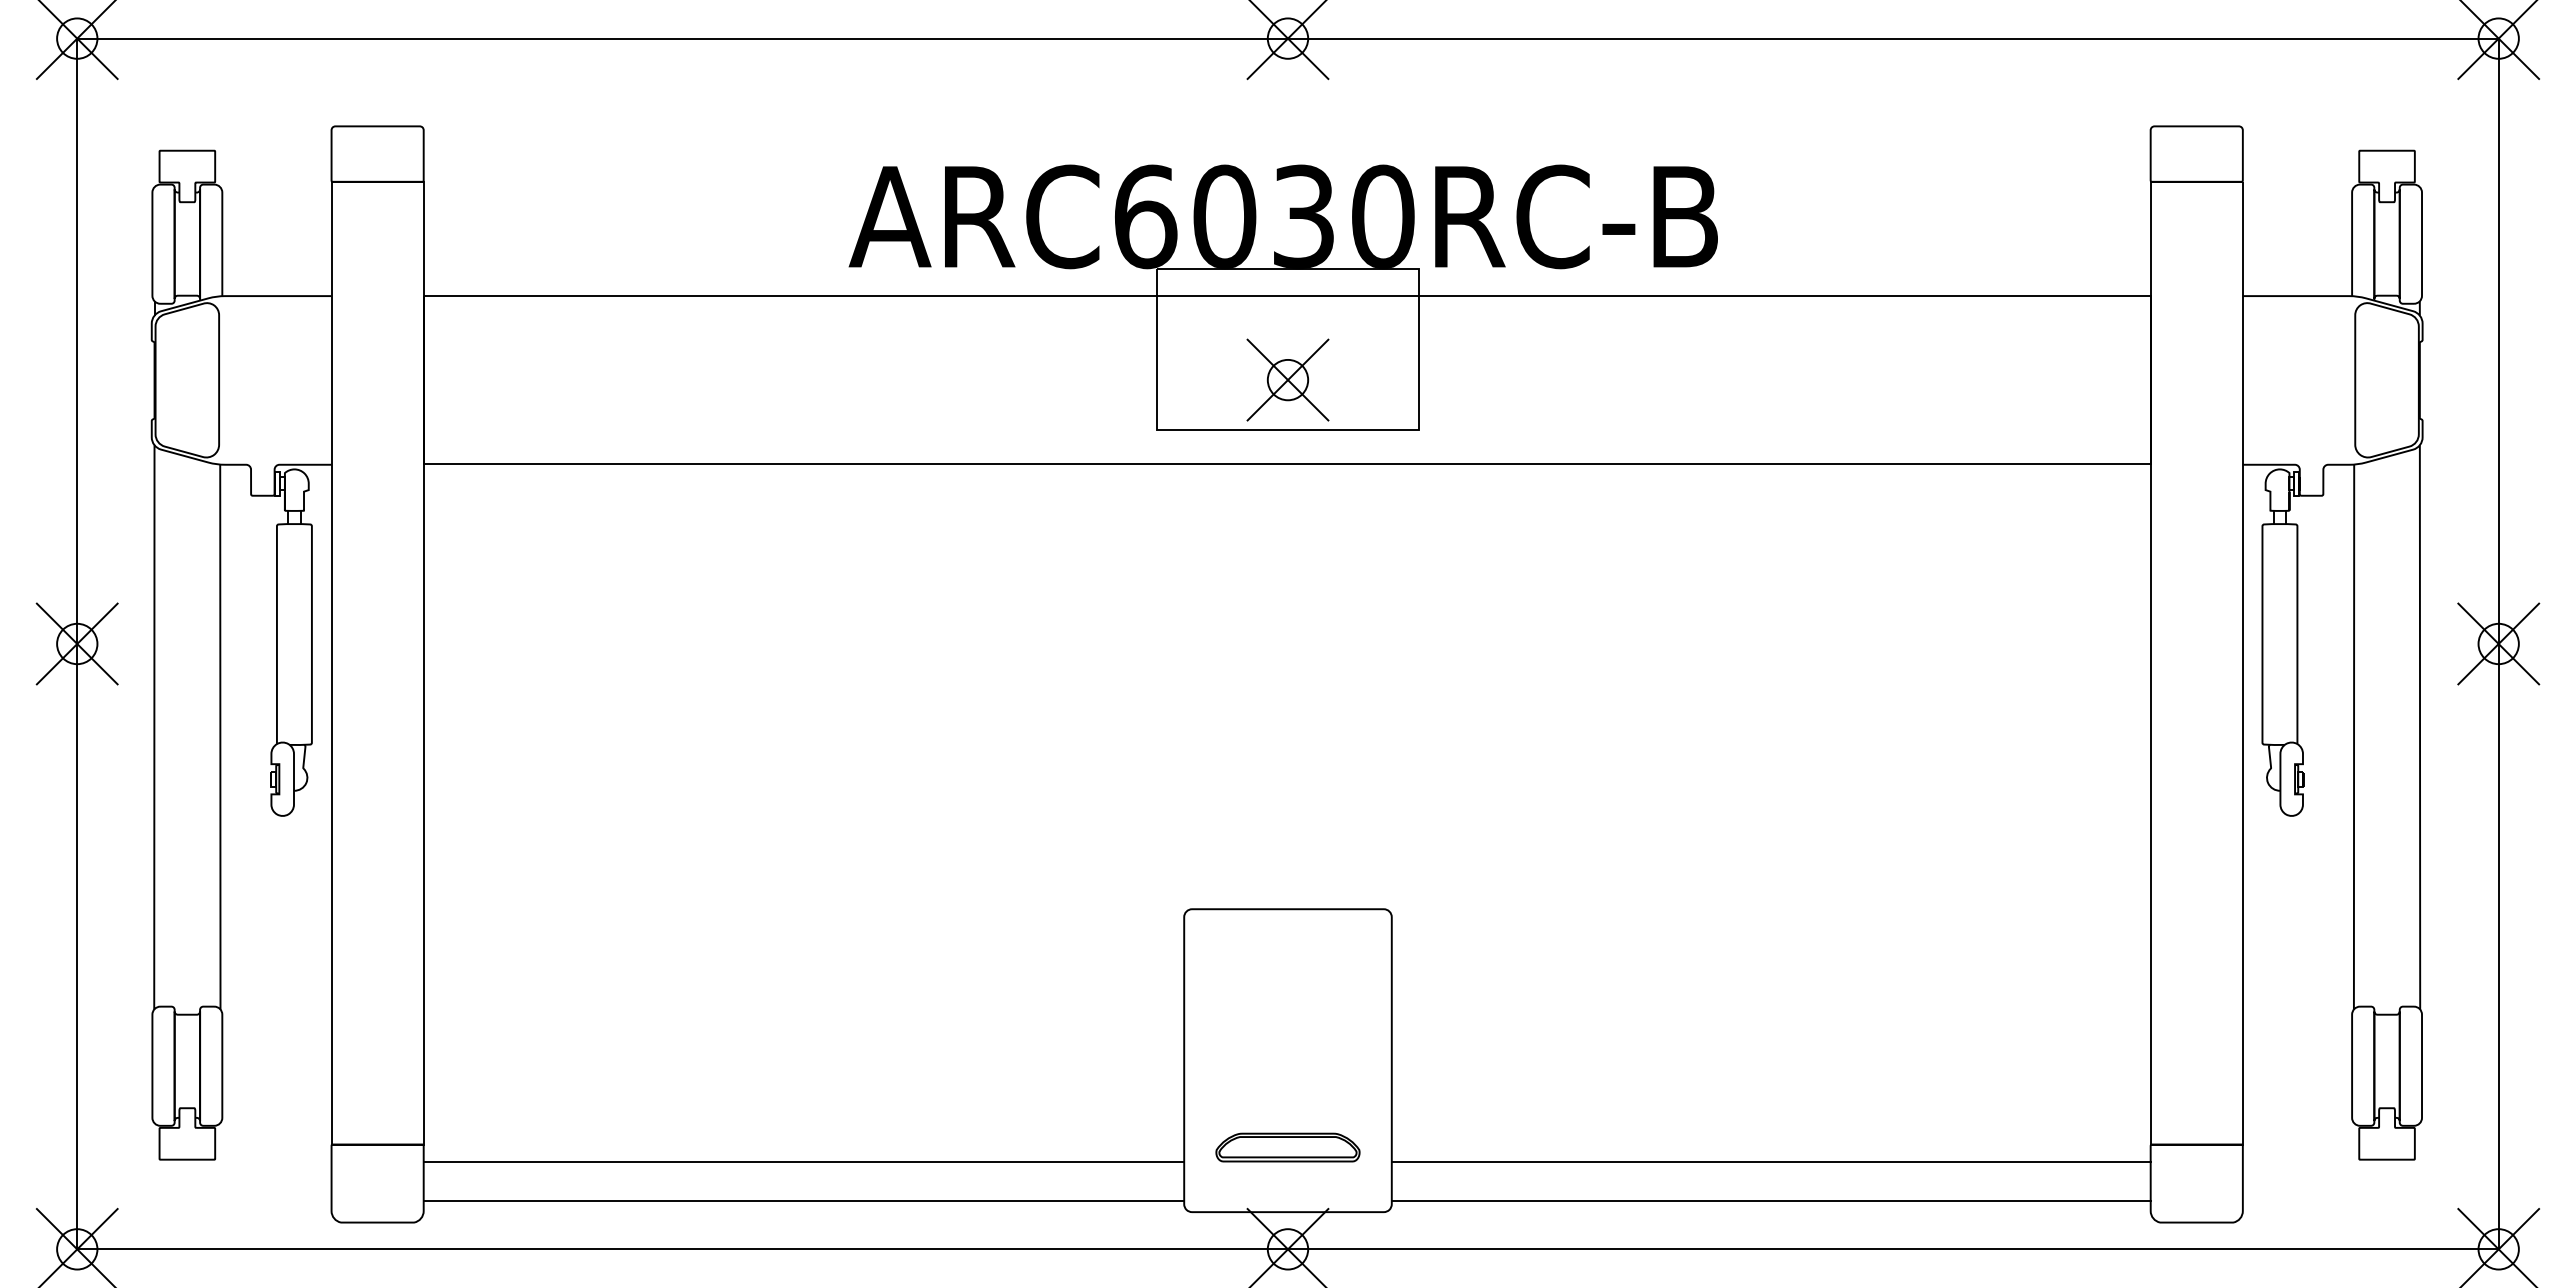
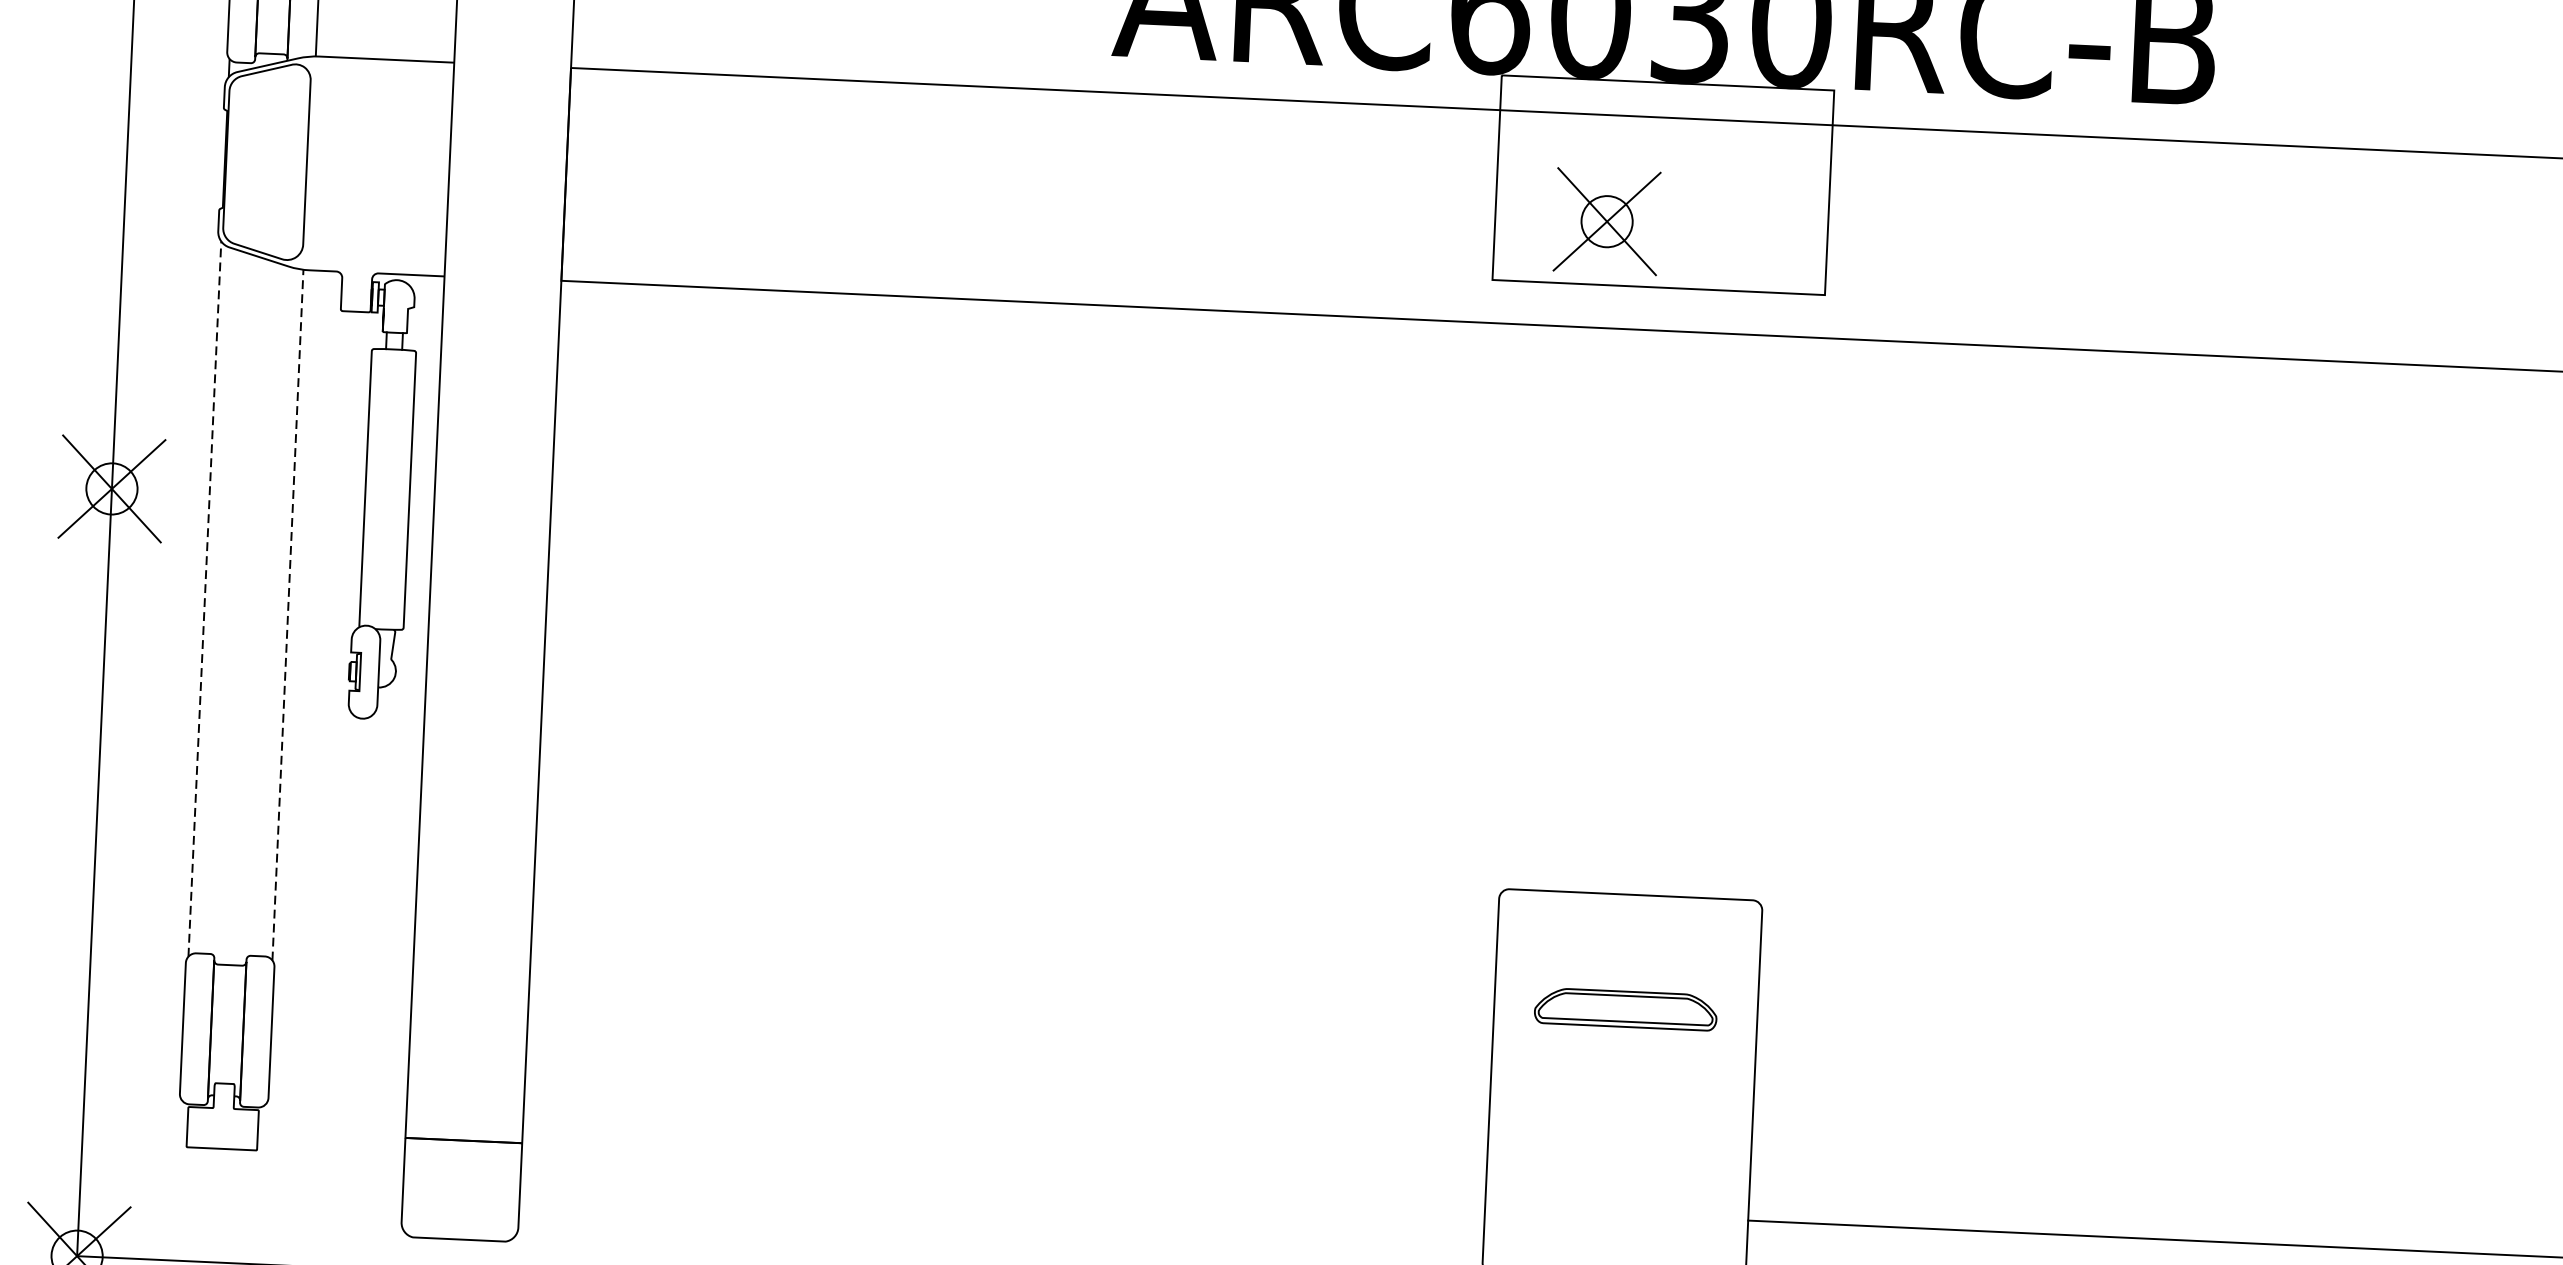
part: (1287, 379) -> (1606, 220), moved
line: (154, 726) -> (205, 597), solid -> dashed
line: (220, 736) -> (288, 614), solid -> dashed
part: (1287, 1147) -> (1625, 1009), moved
line: (803, 1161) -> (1002, 1186), removed
line: (803, 1201) -> (1000, 1237), removed

